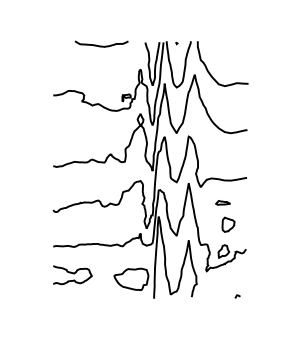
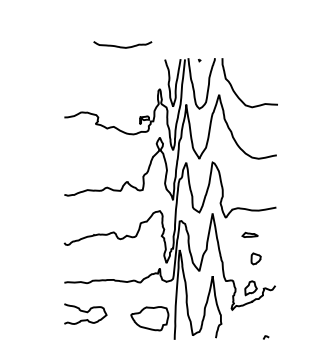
curve: (101, 45) -> (122, 46), moved
part: (228, 224) -> (256, 258), size x0.7

